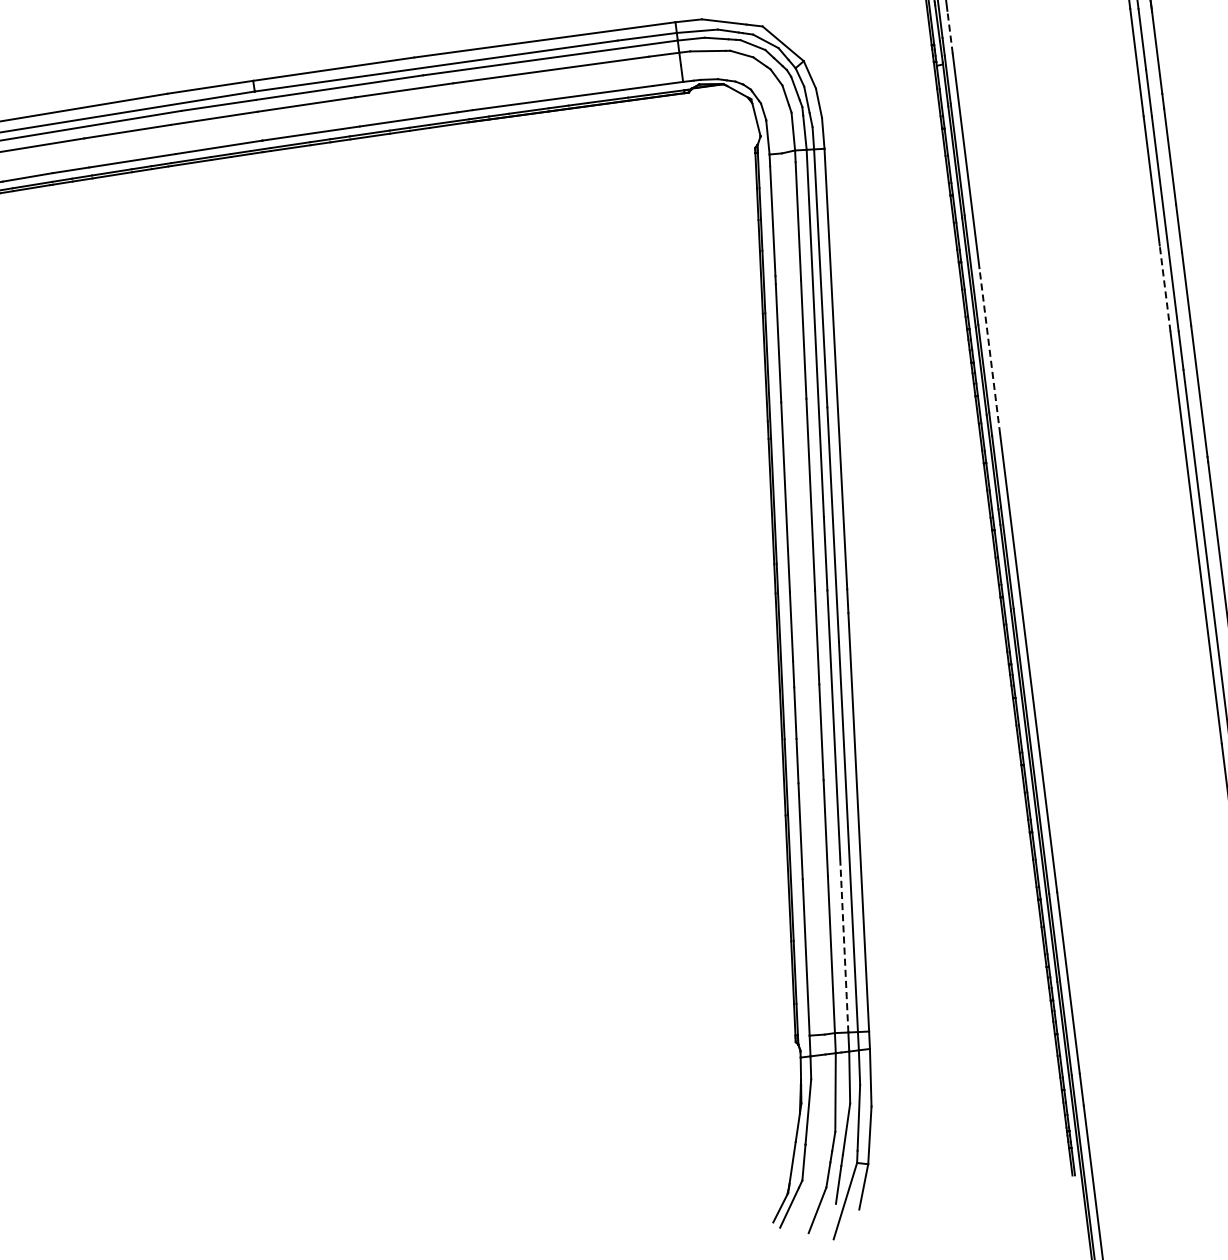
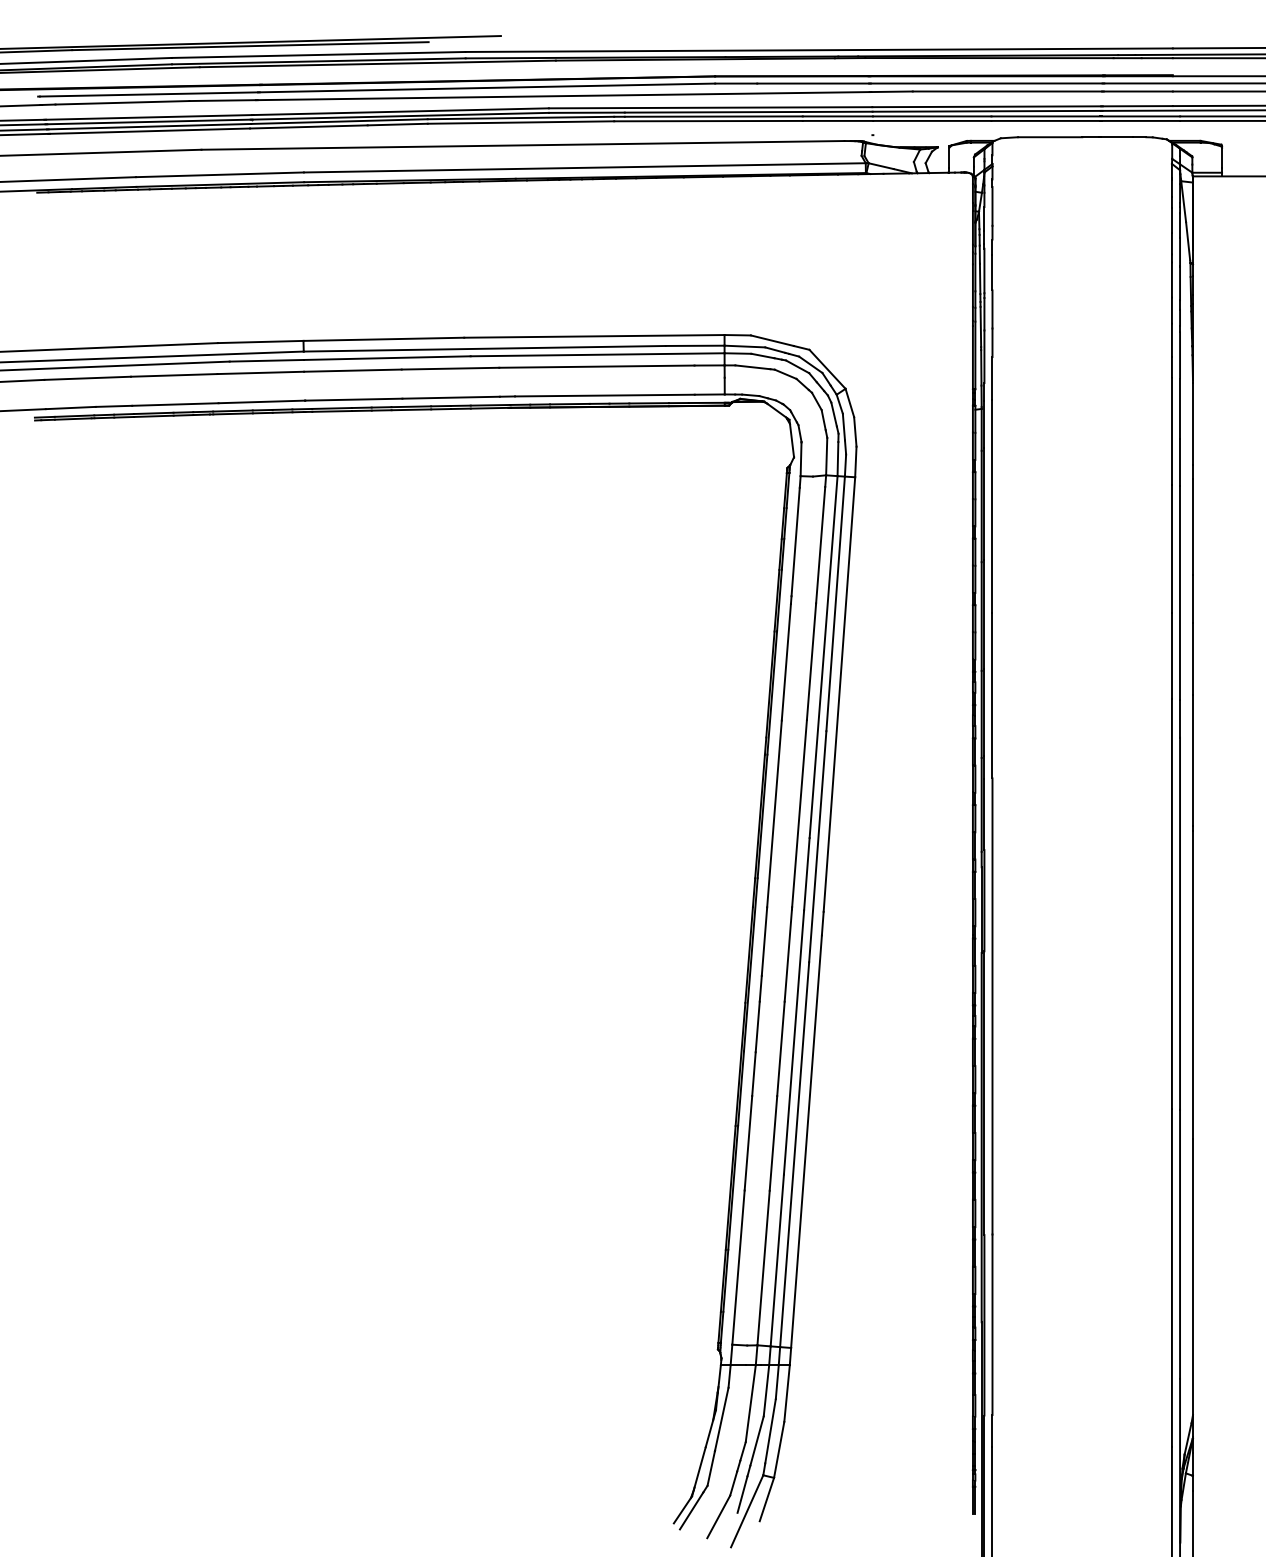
line: (949, 31) -> (992, 377), dashed -> solid
line: (1164, 288) -> (1171, 655), dashed -> solid
line: (989, 350) -> (992, 695), dashed -> solid
line: (844, 944) -> (777, 1259), dashed -> solid

